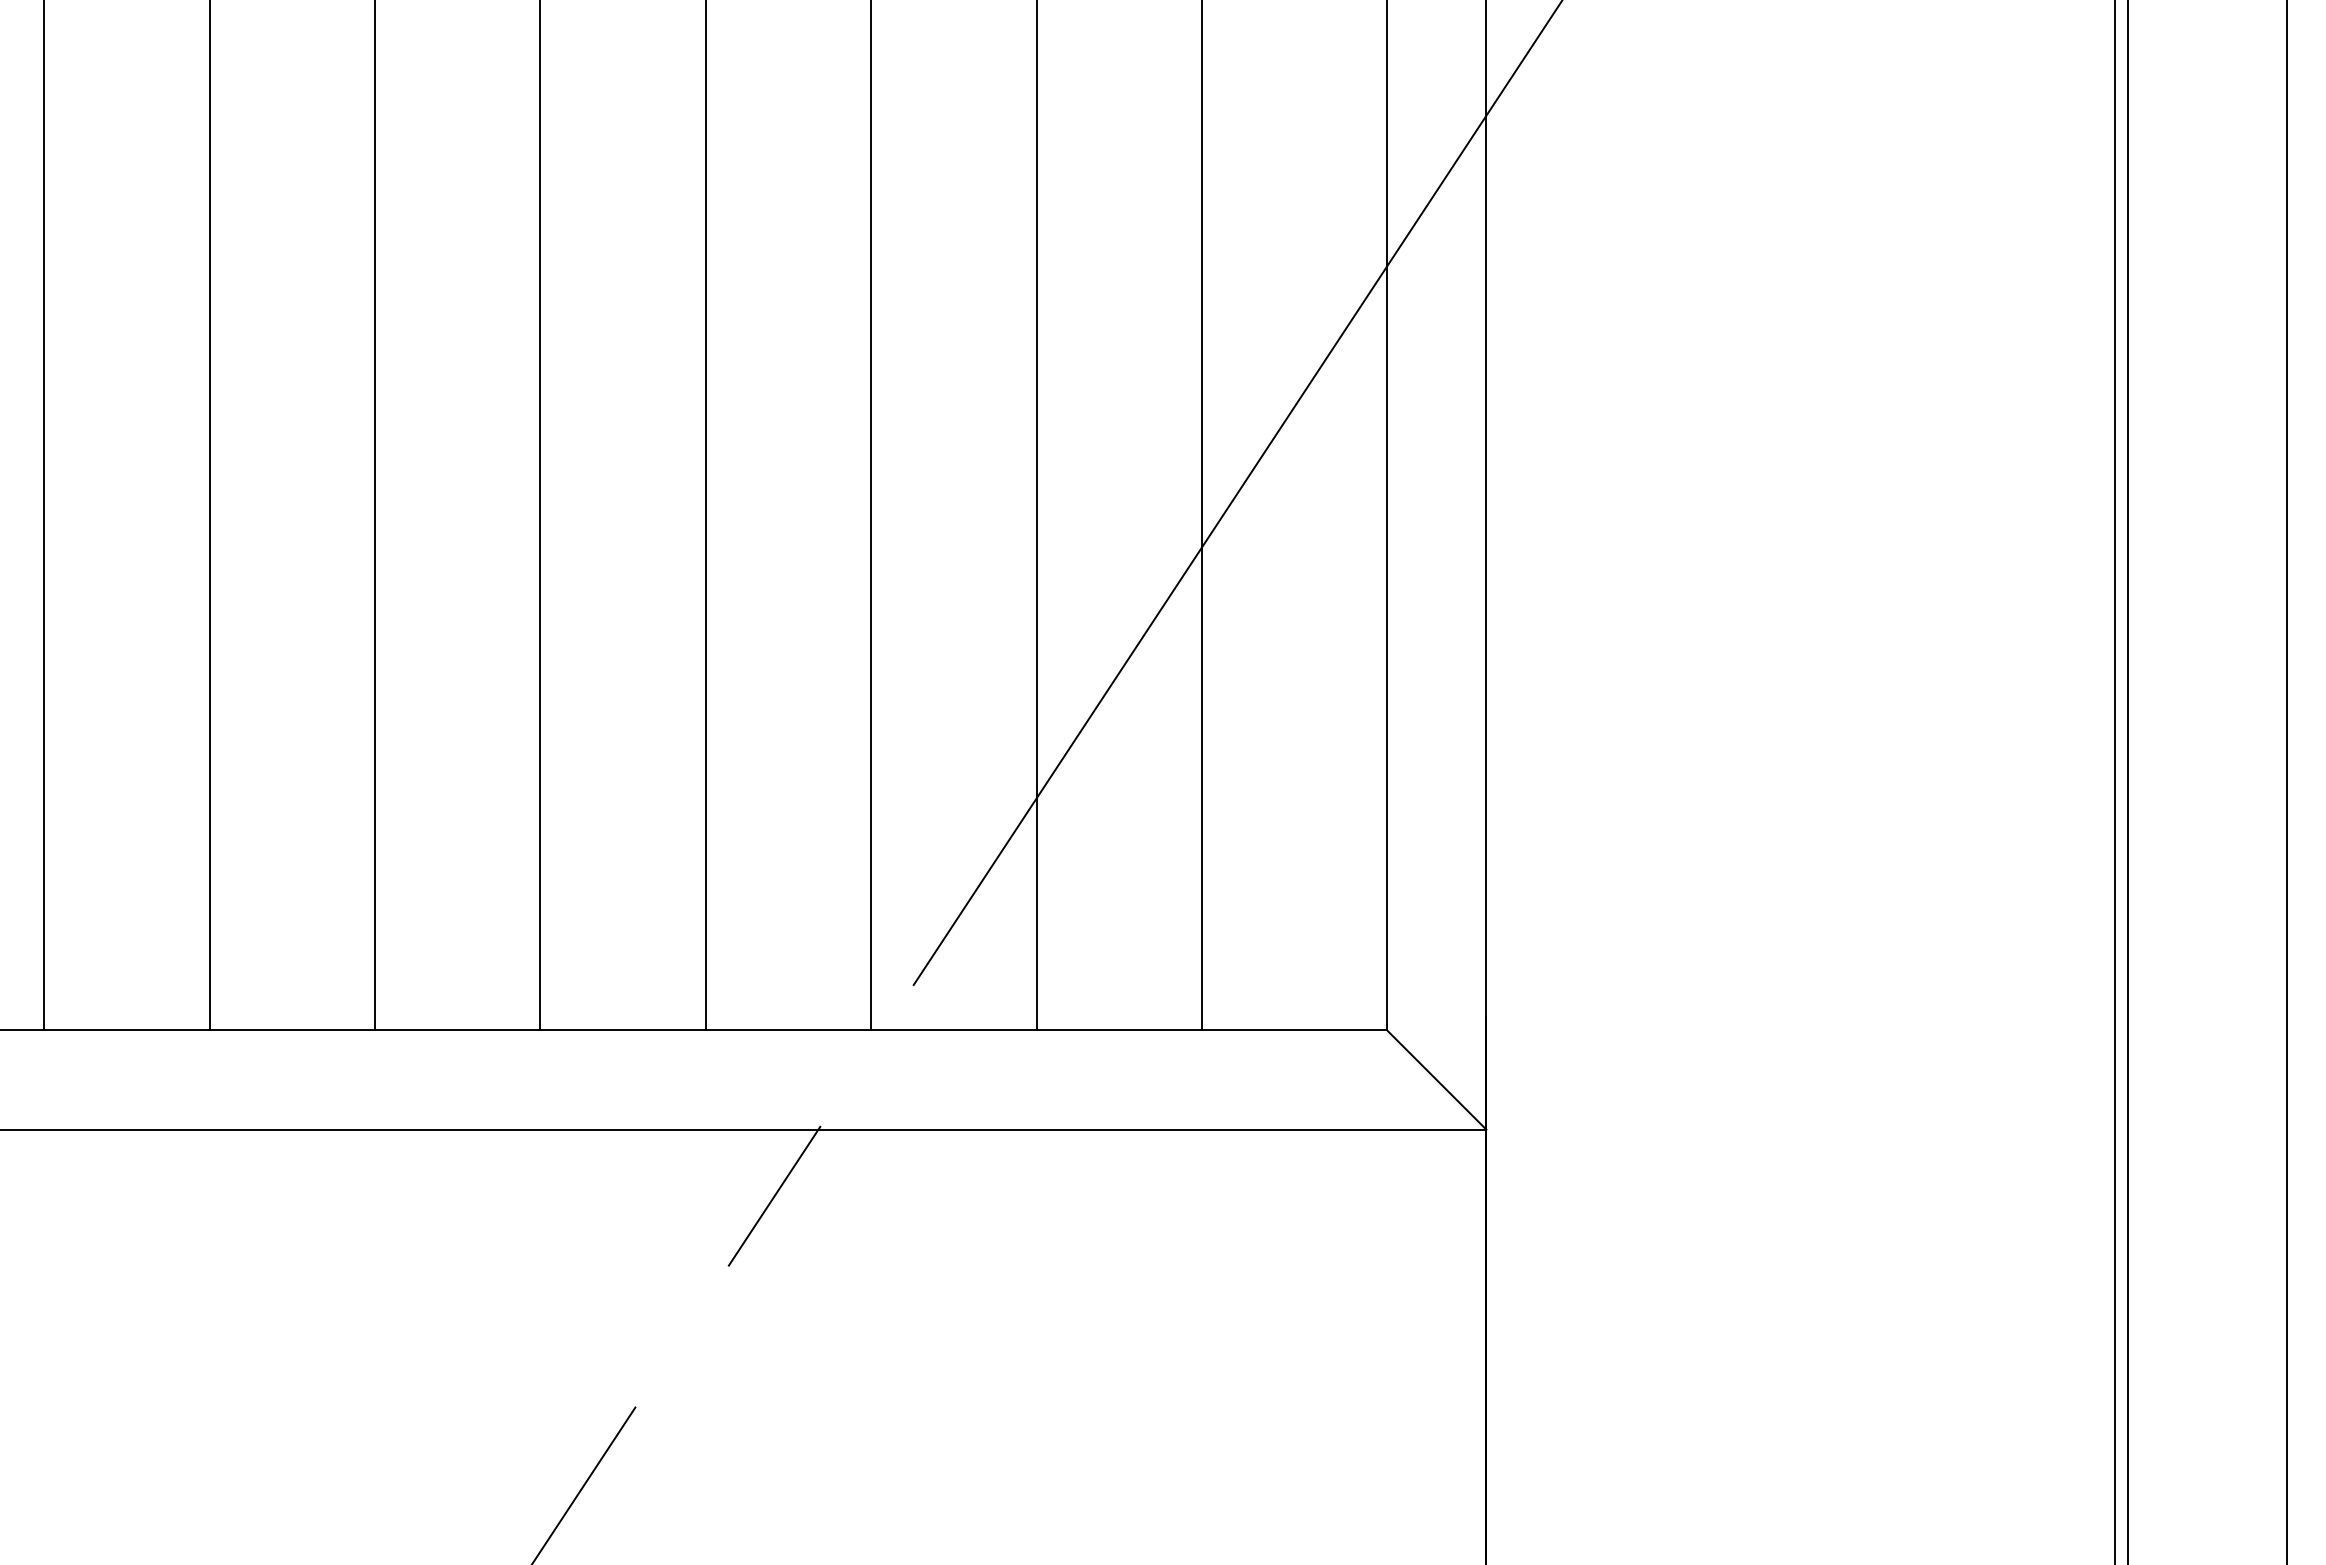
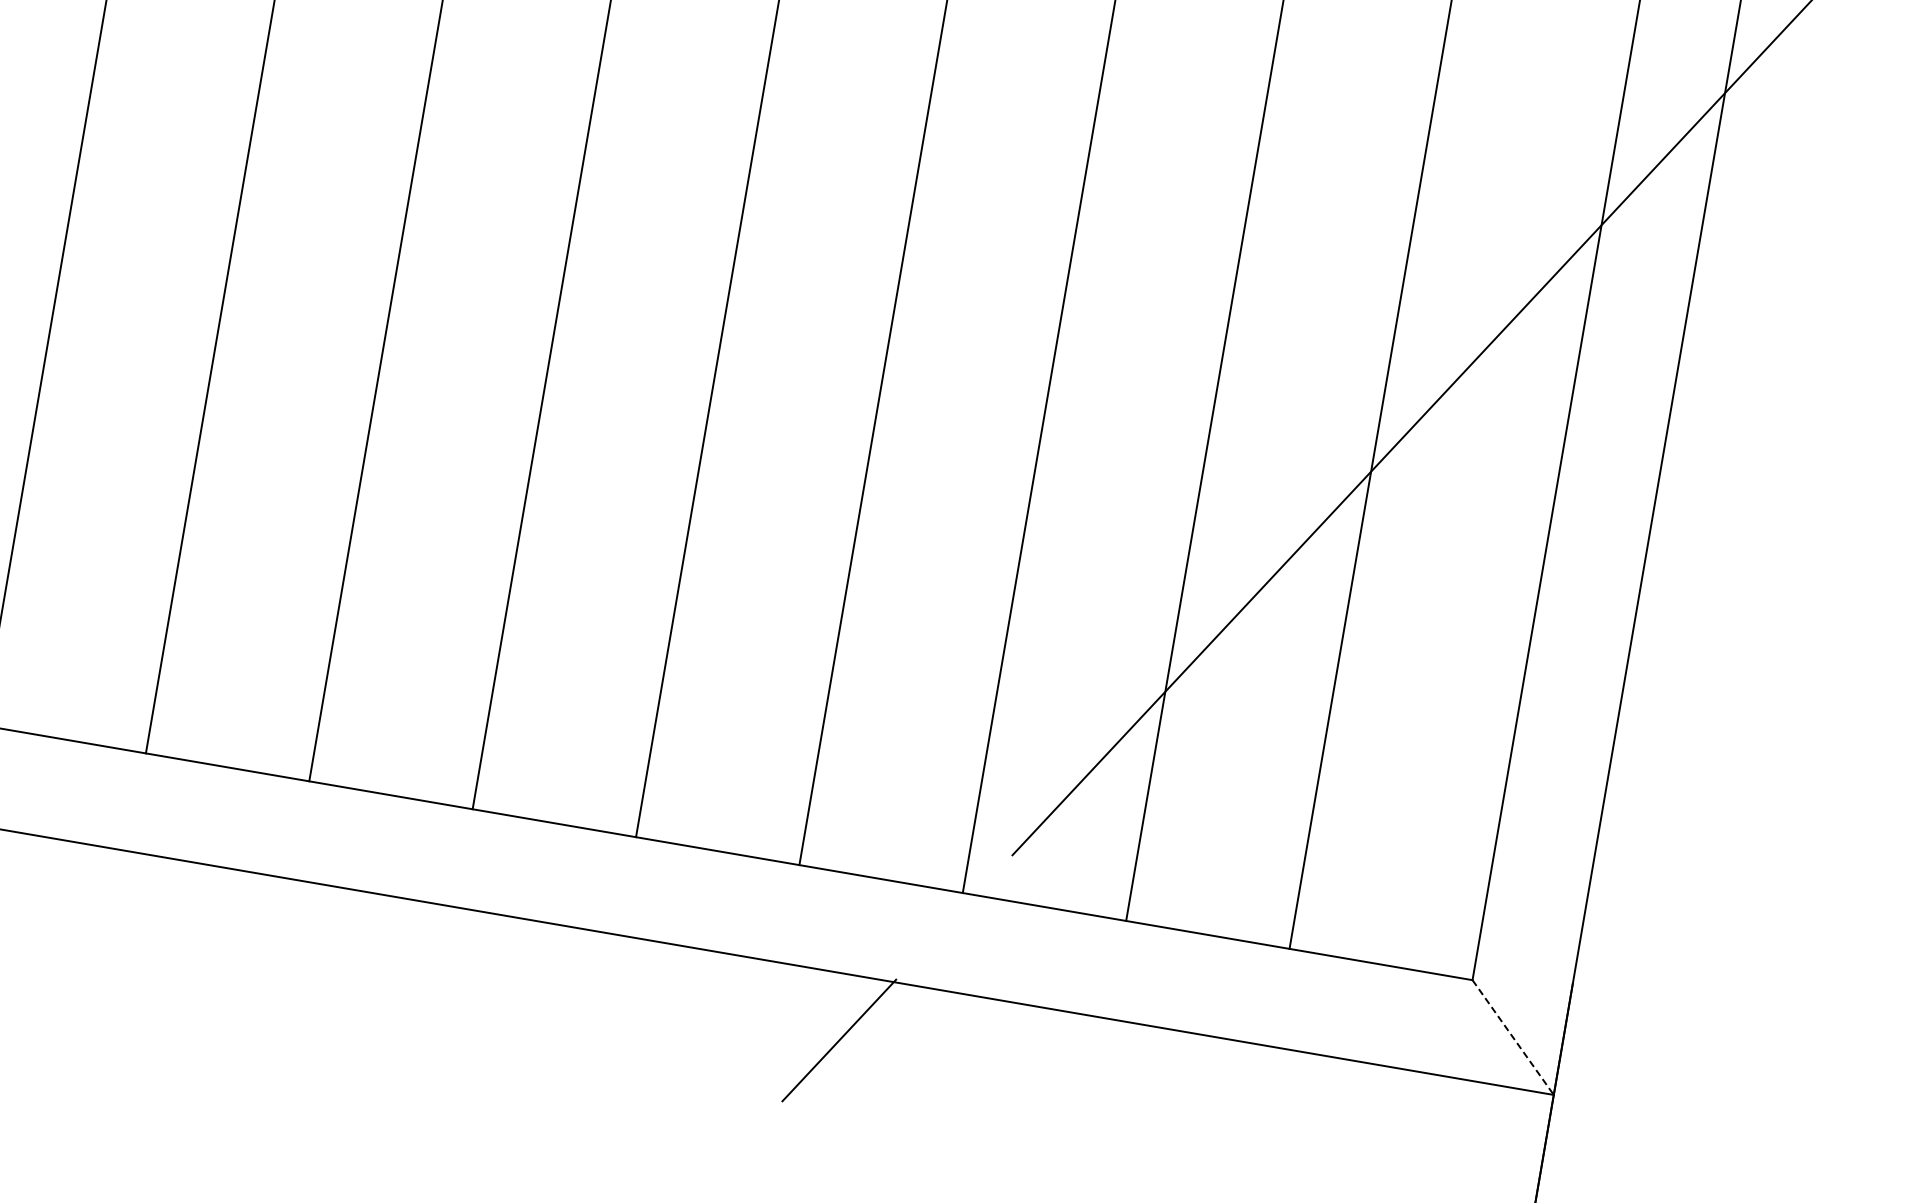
line: (1437, 1080) -> (1513, 1038), solid -> dashed

